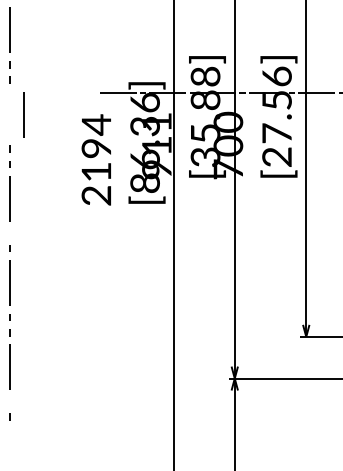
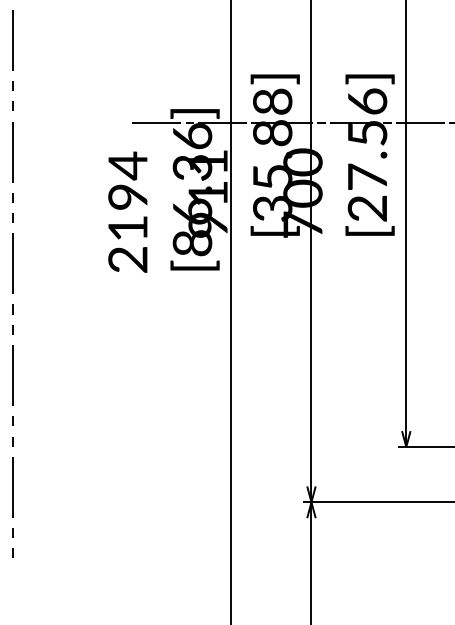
line: (23, 114) -> (12, 151), moved
curve: (9, 232) -> (12, 308), added
curve: (9, 401) -> (12, 532), added

